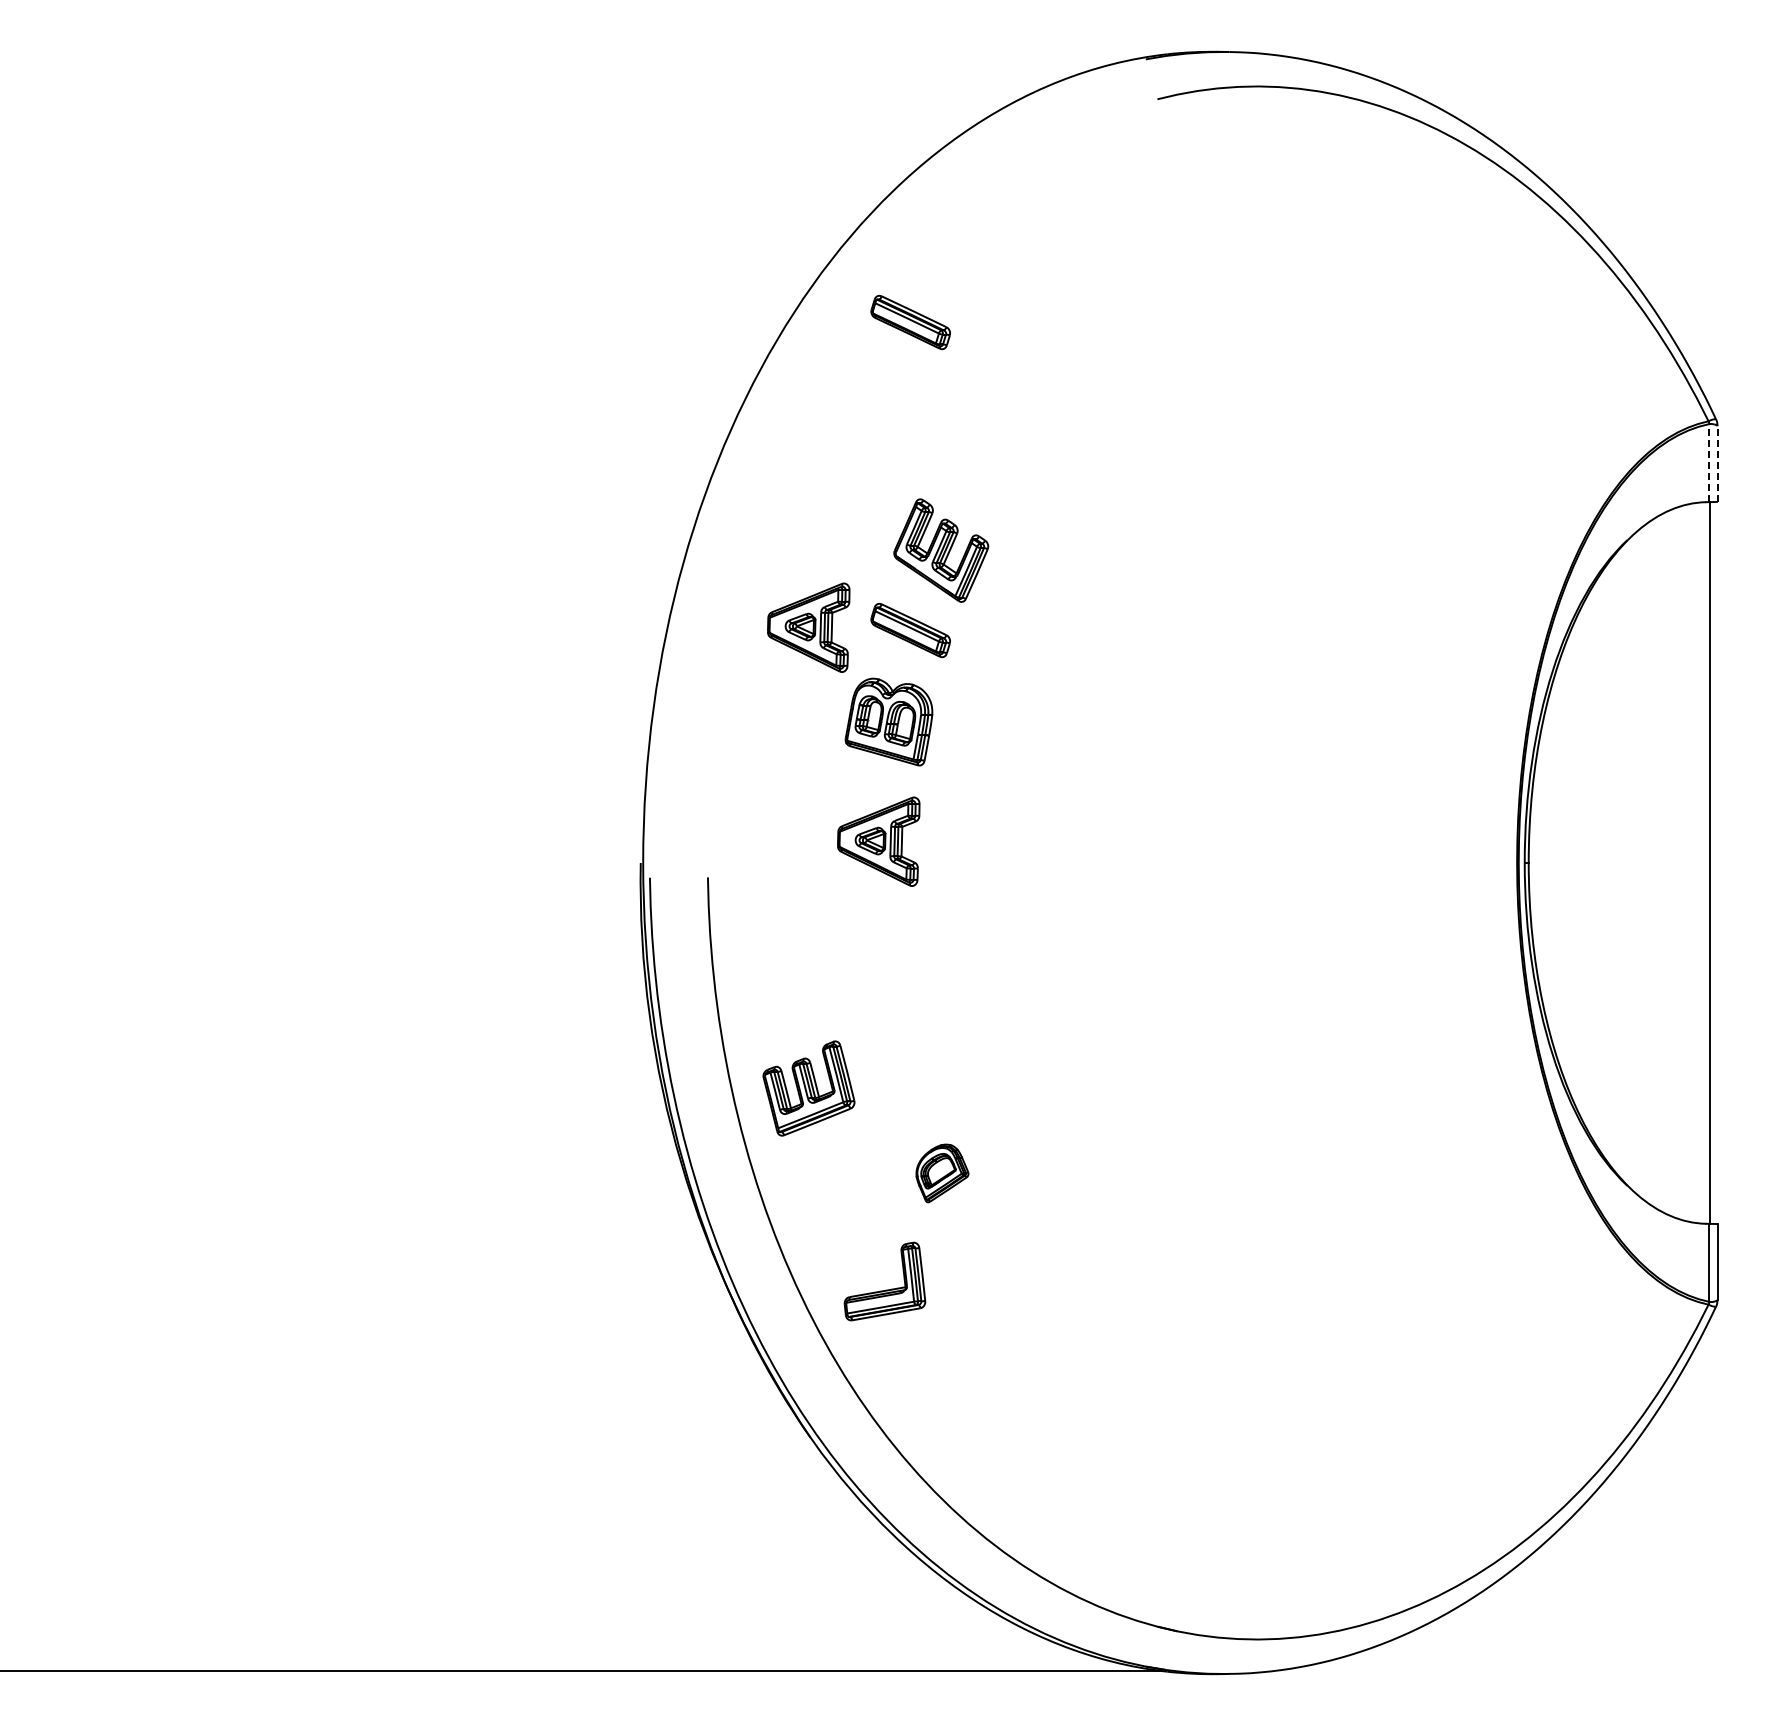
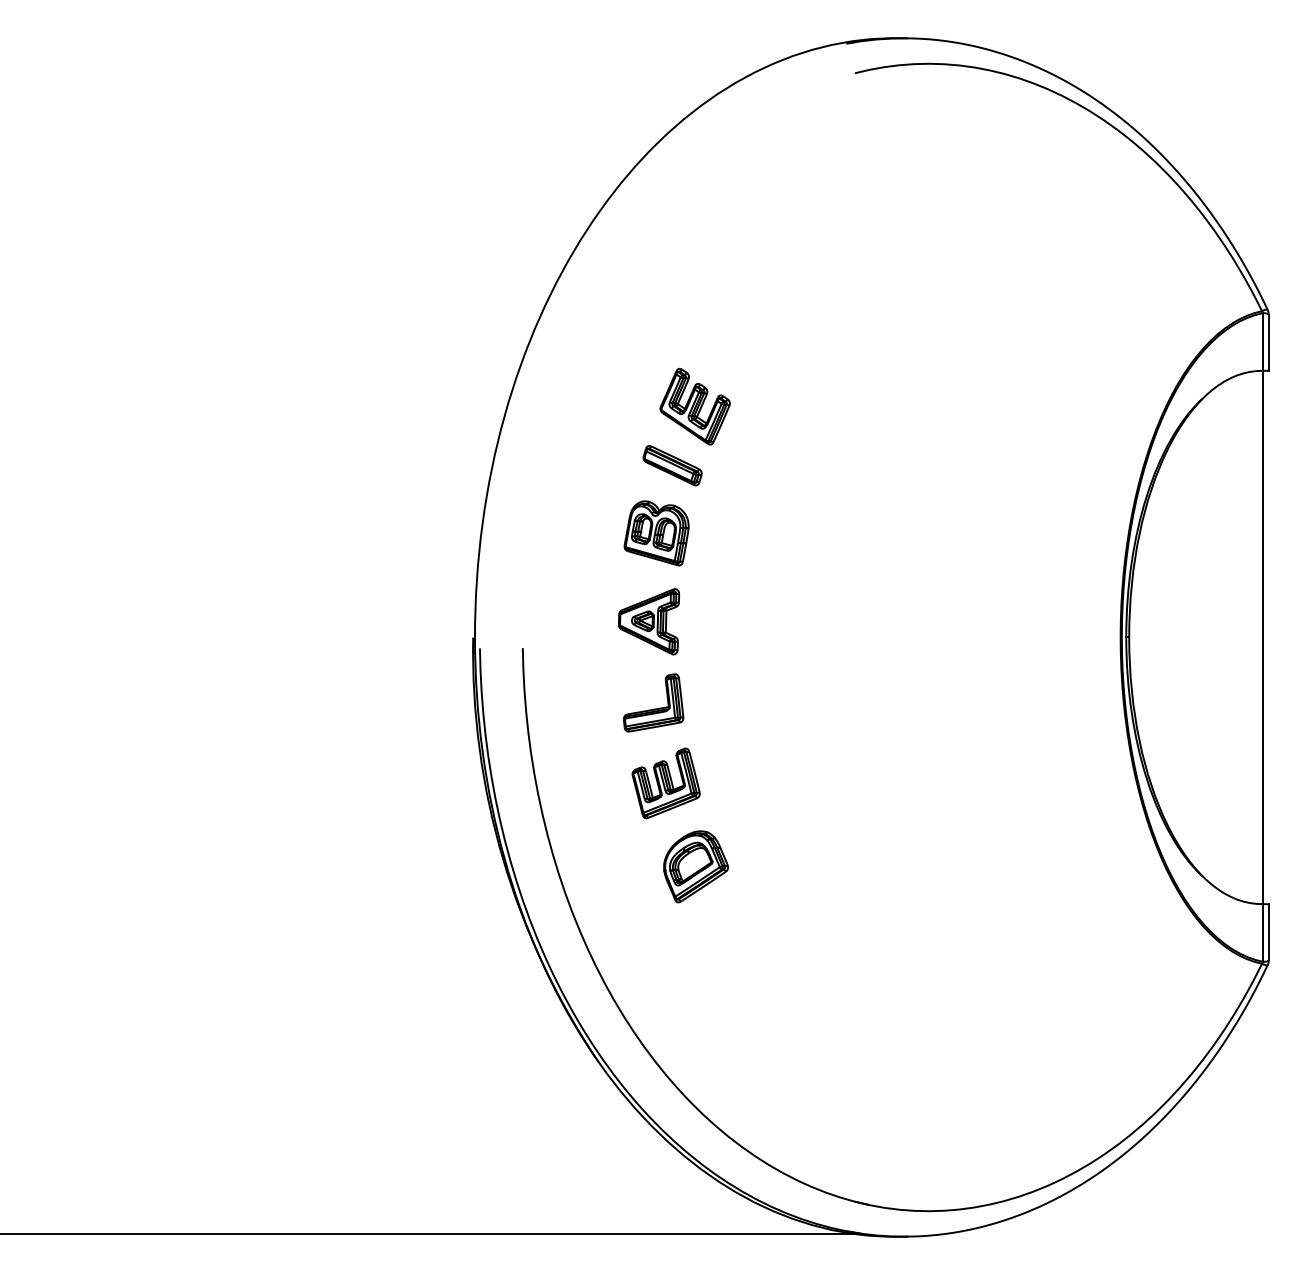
part: (910, 322) -> (672, 238), removed
line: (1709, 463) -> (1262, 342), dashed -> solid
line: (1717, 463) -> (1268, 342), dashed -> solid
part: (808, 627) -> (597, 463), removed
part: (808, 1088) -> (665, 783), moved
part: (942, 1173) -> (696, 866), size x1.67
part: (885, 1289) -> (654, 708), moved

